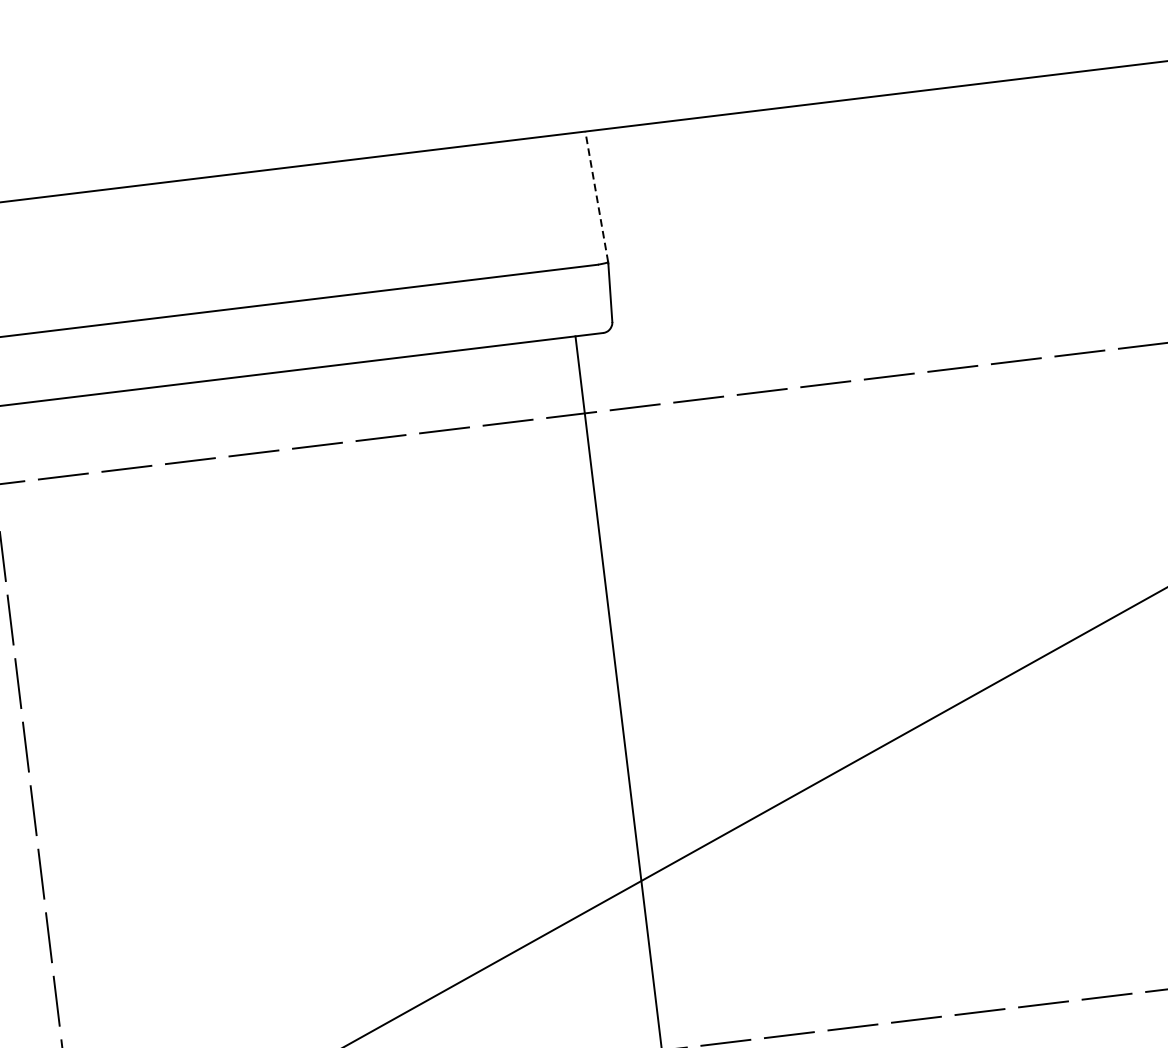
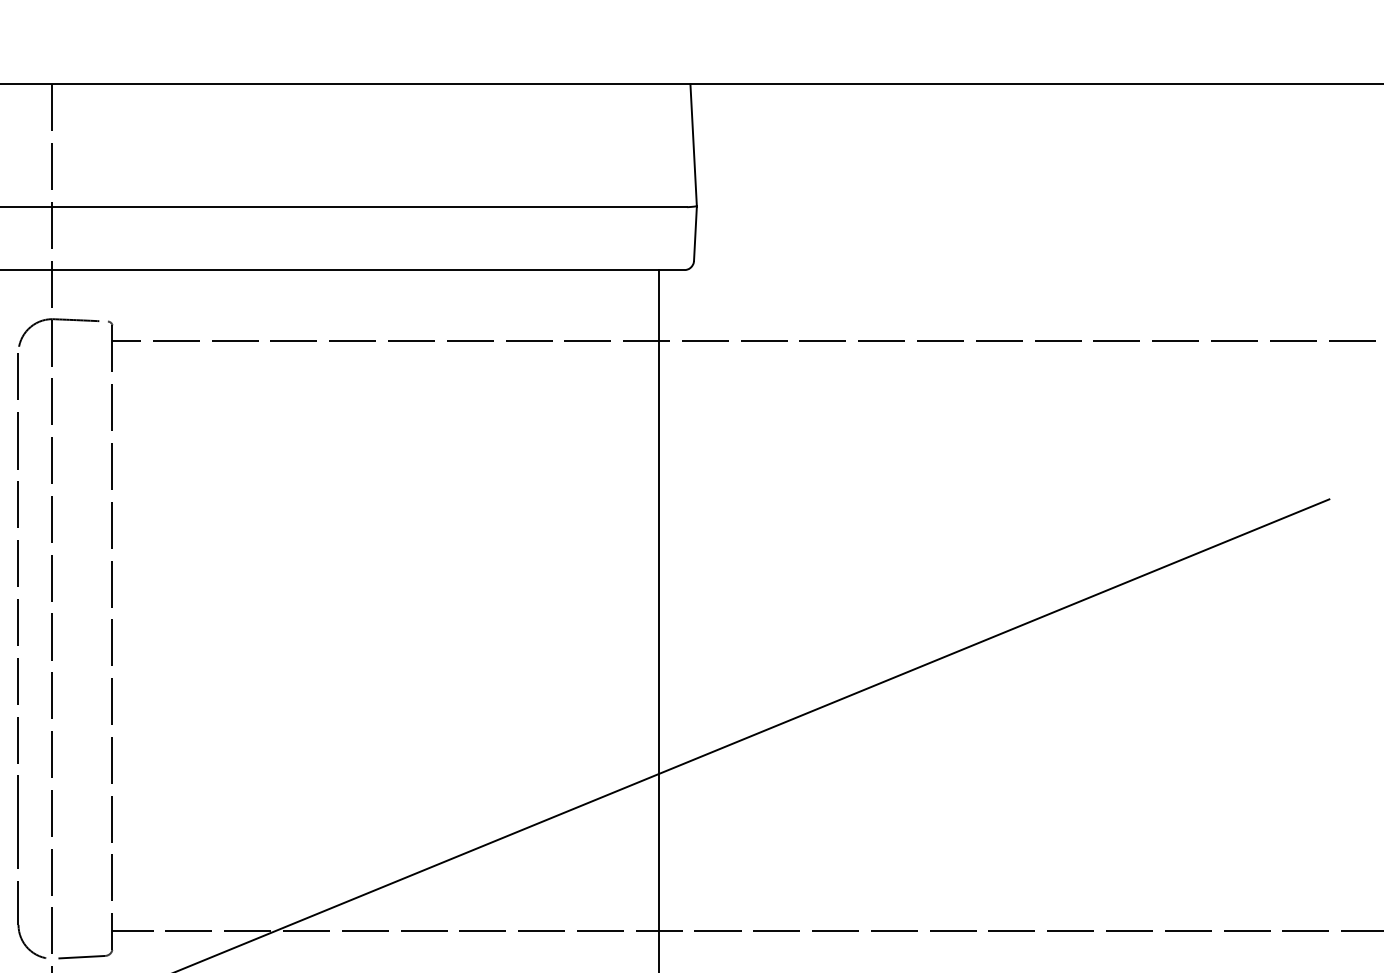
line: (596, 197) -> (693, 145), dashed -> solid

